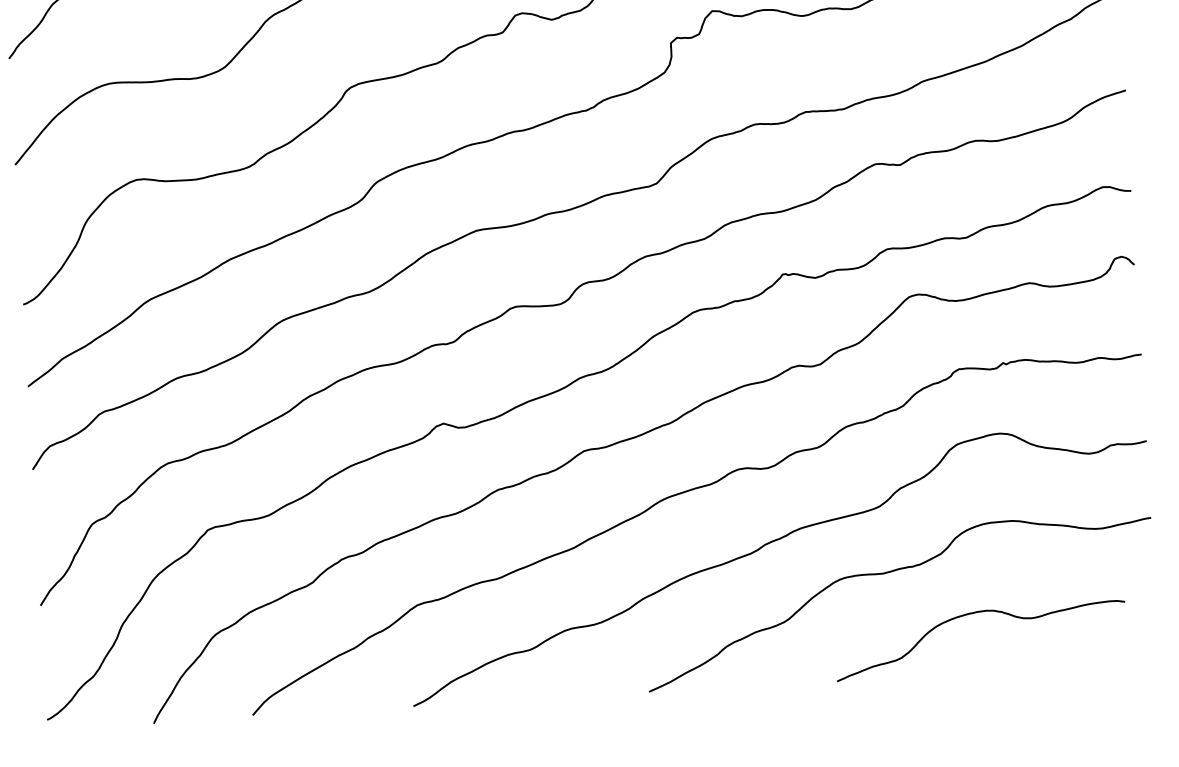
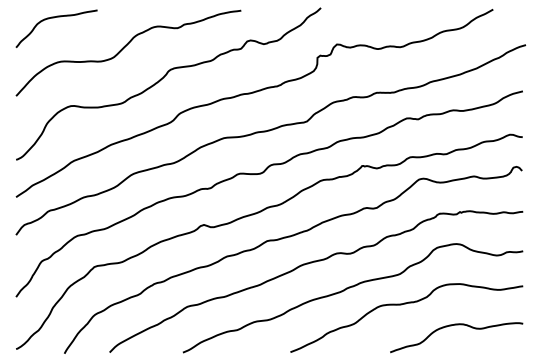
curve: (979, 614) -> (456, 325), moved

